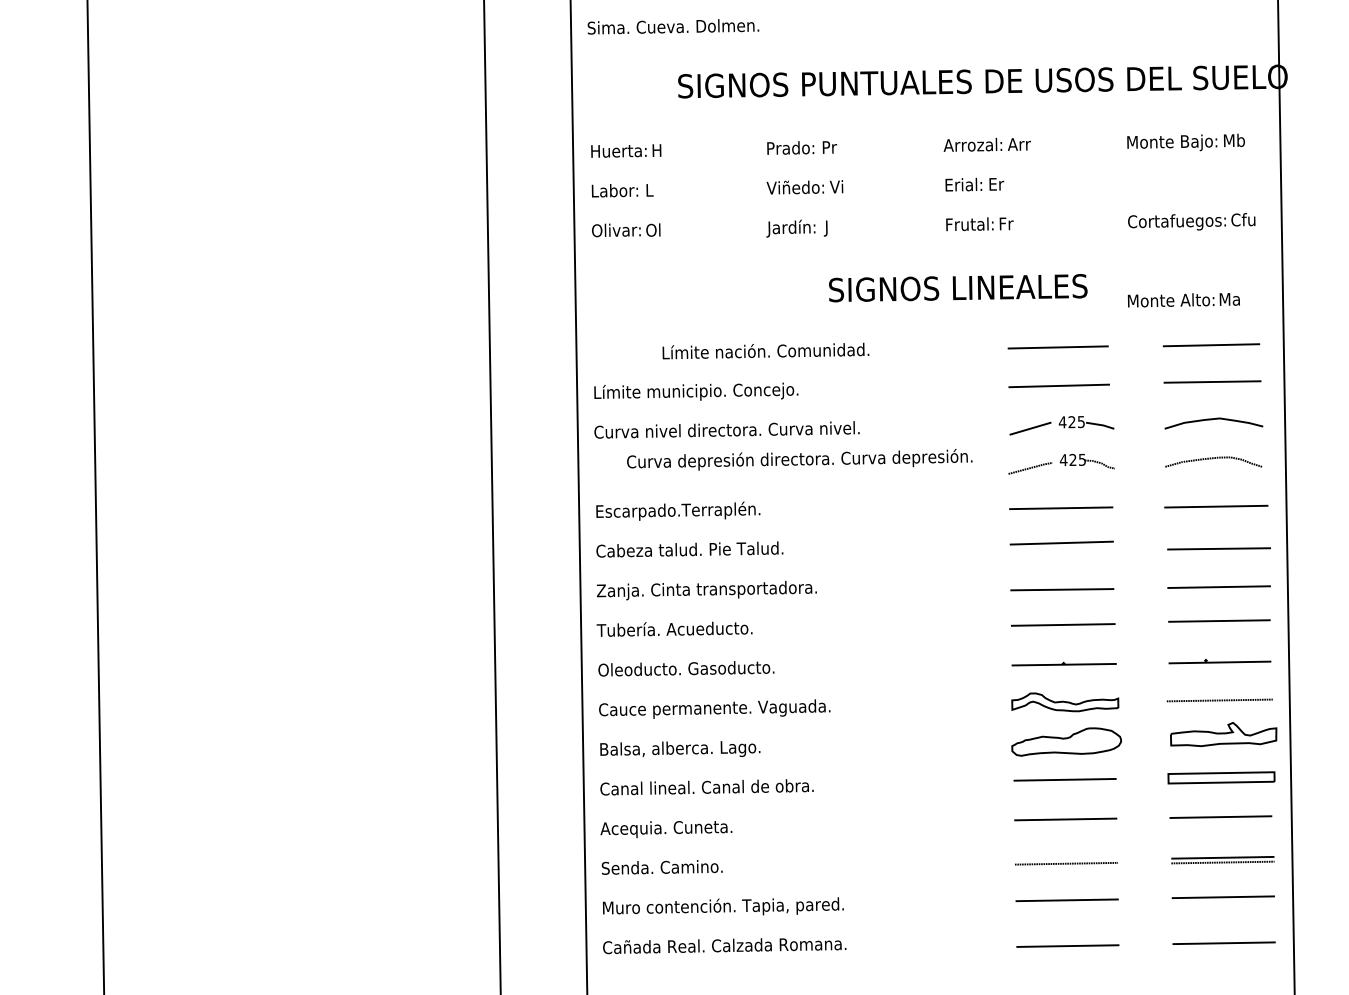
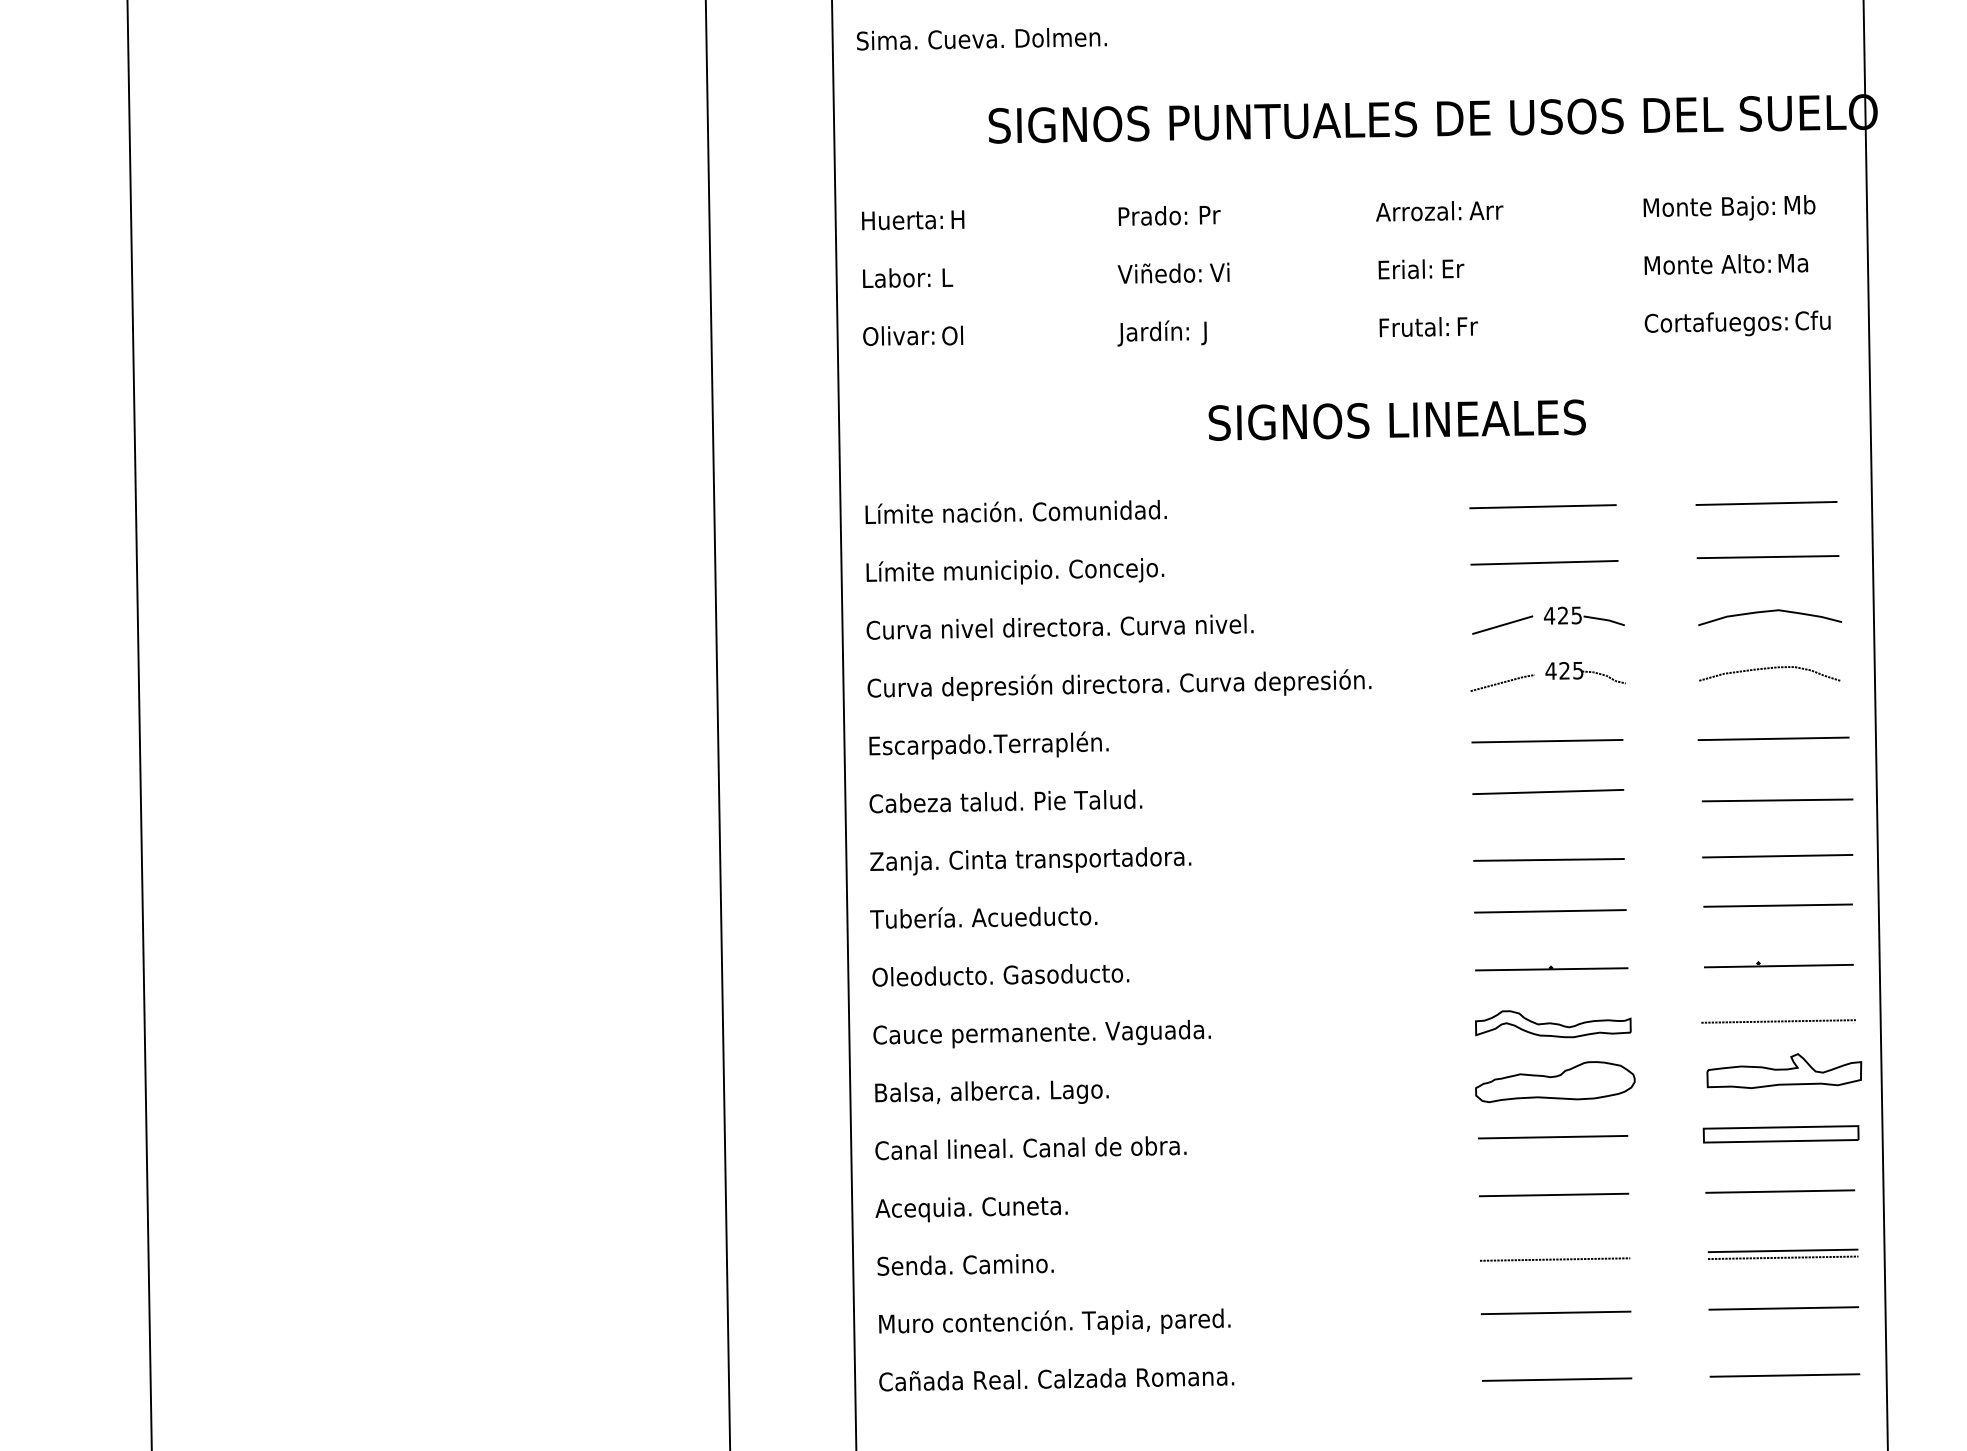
text: (1183, 300) -> (1725, 264), moved
text: (765, 350) -> (1015, 511), moved
text: (799, 459) -> (1119, 684), moved

